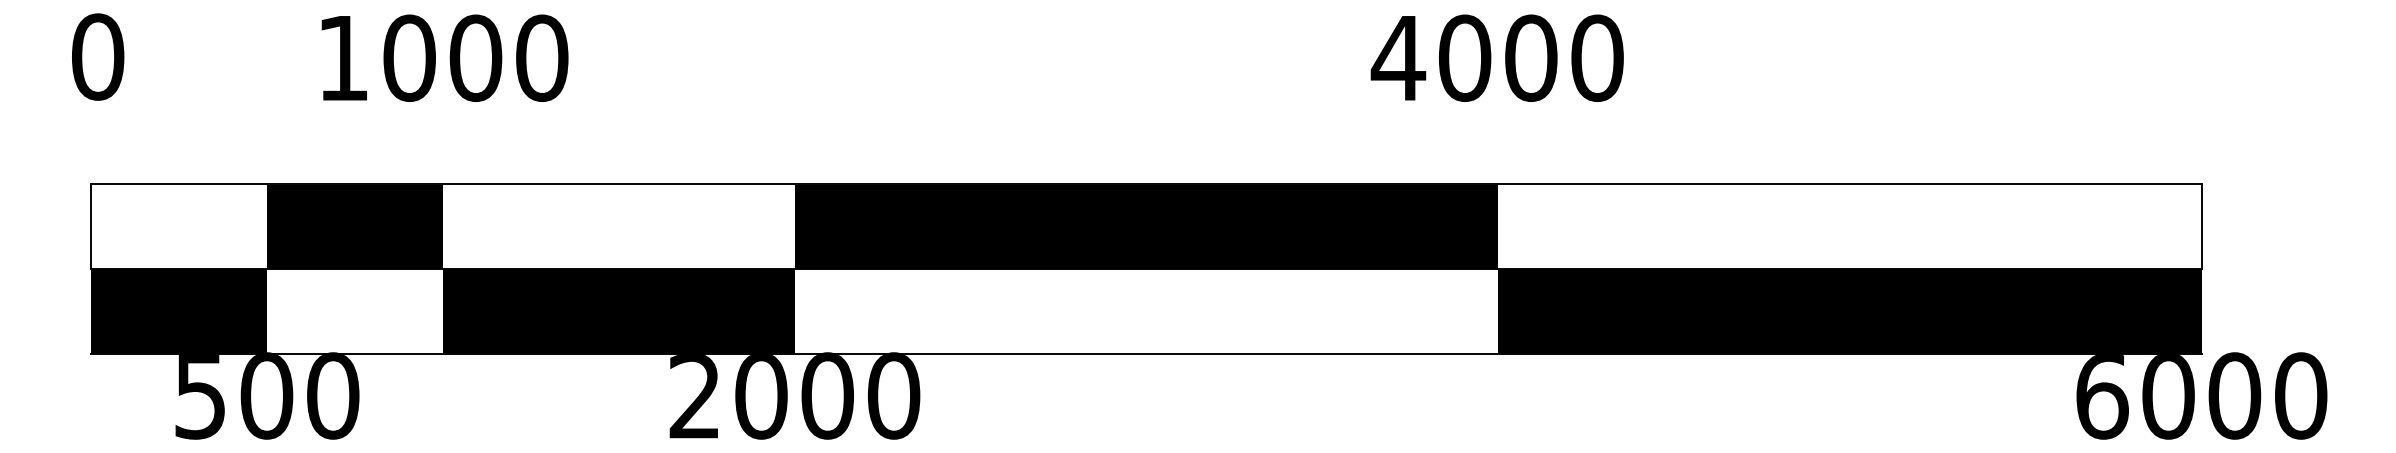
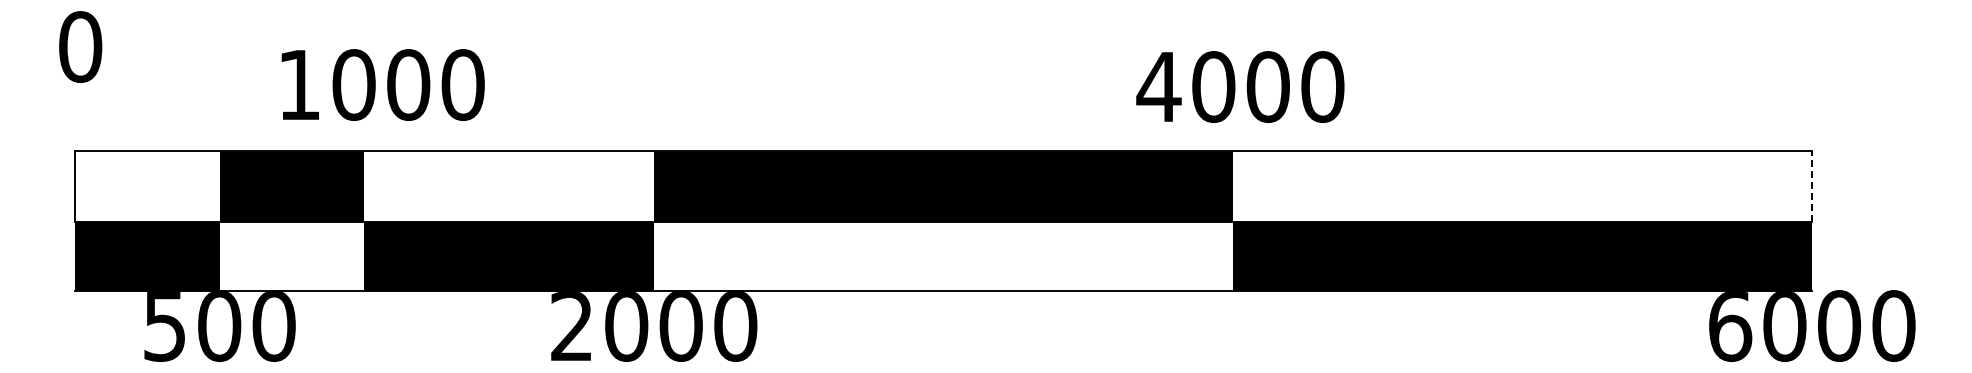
text: (444, 57) -> (382, 84), moved
text: (1497, 57) -> (1240, 86), moved
line: (2202, 226) -> (1812, 186), solid -> dashed

